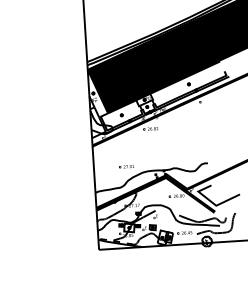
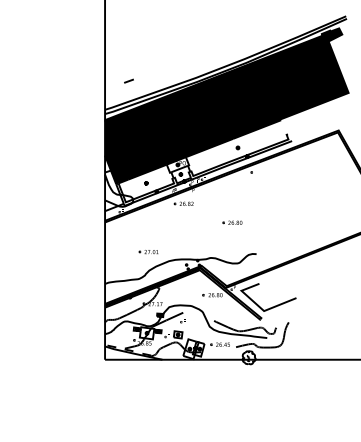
line: (103, 38) -> (128, 80), added
fill: (97, 93) -> (116, 152), added
part: (188, 140) -> (232, 222), added

